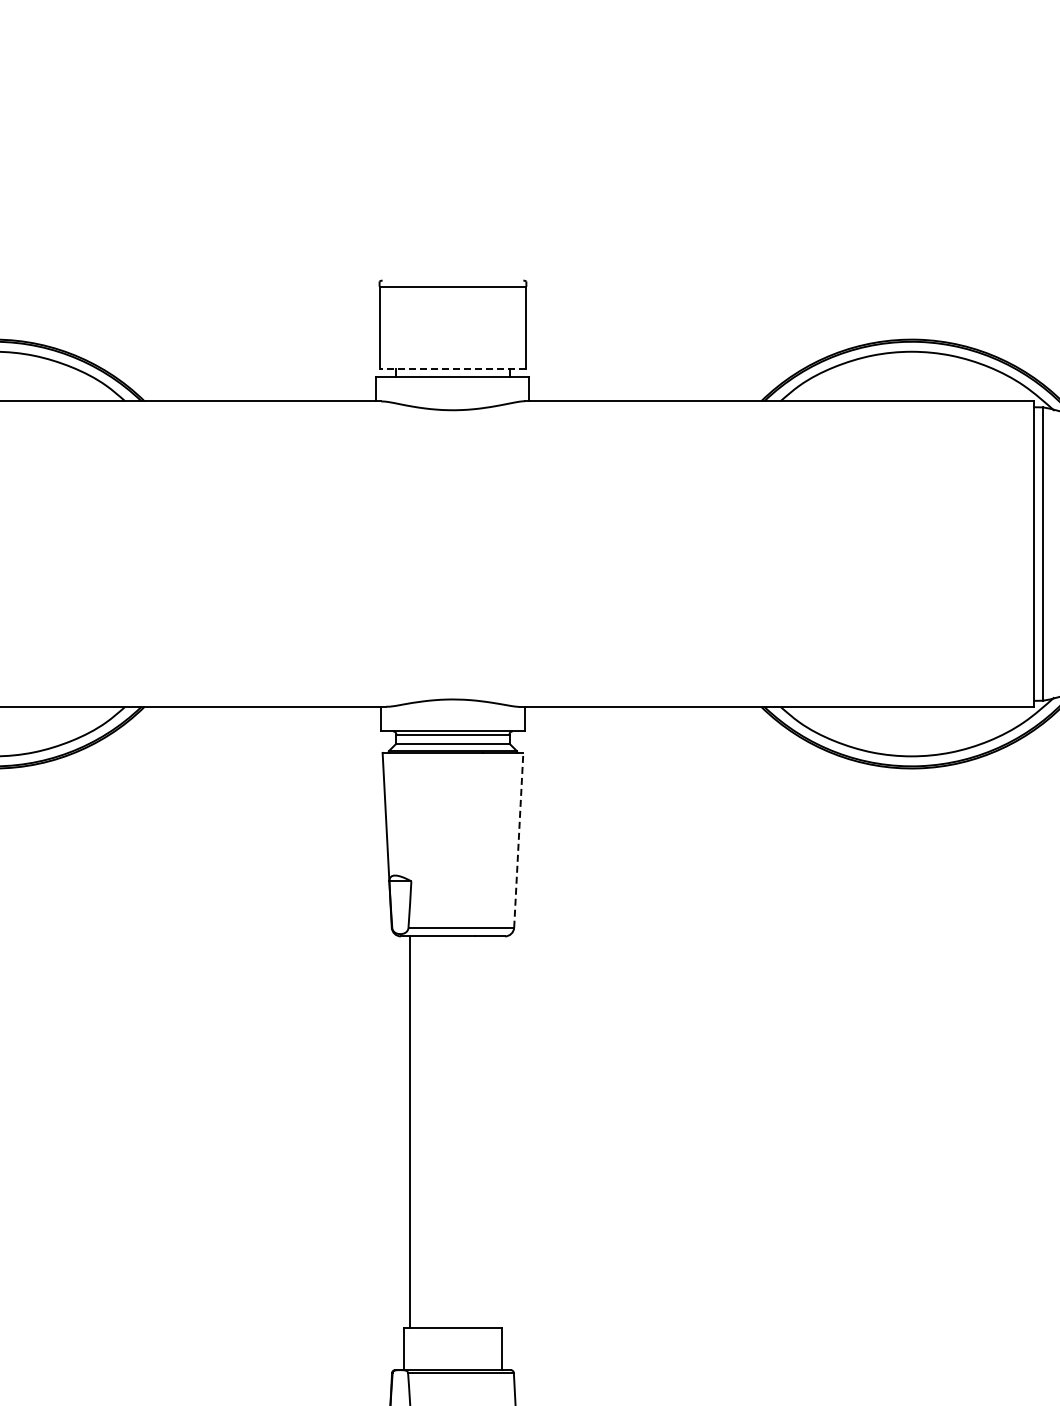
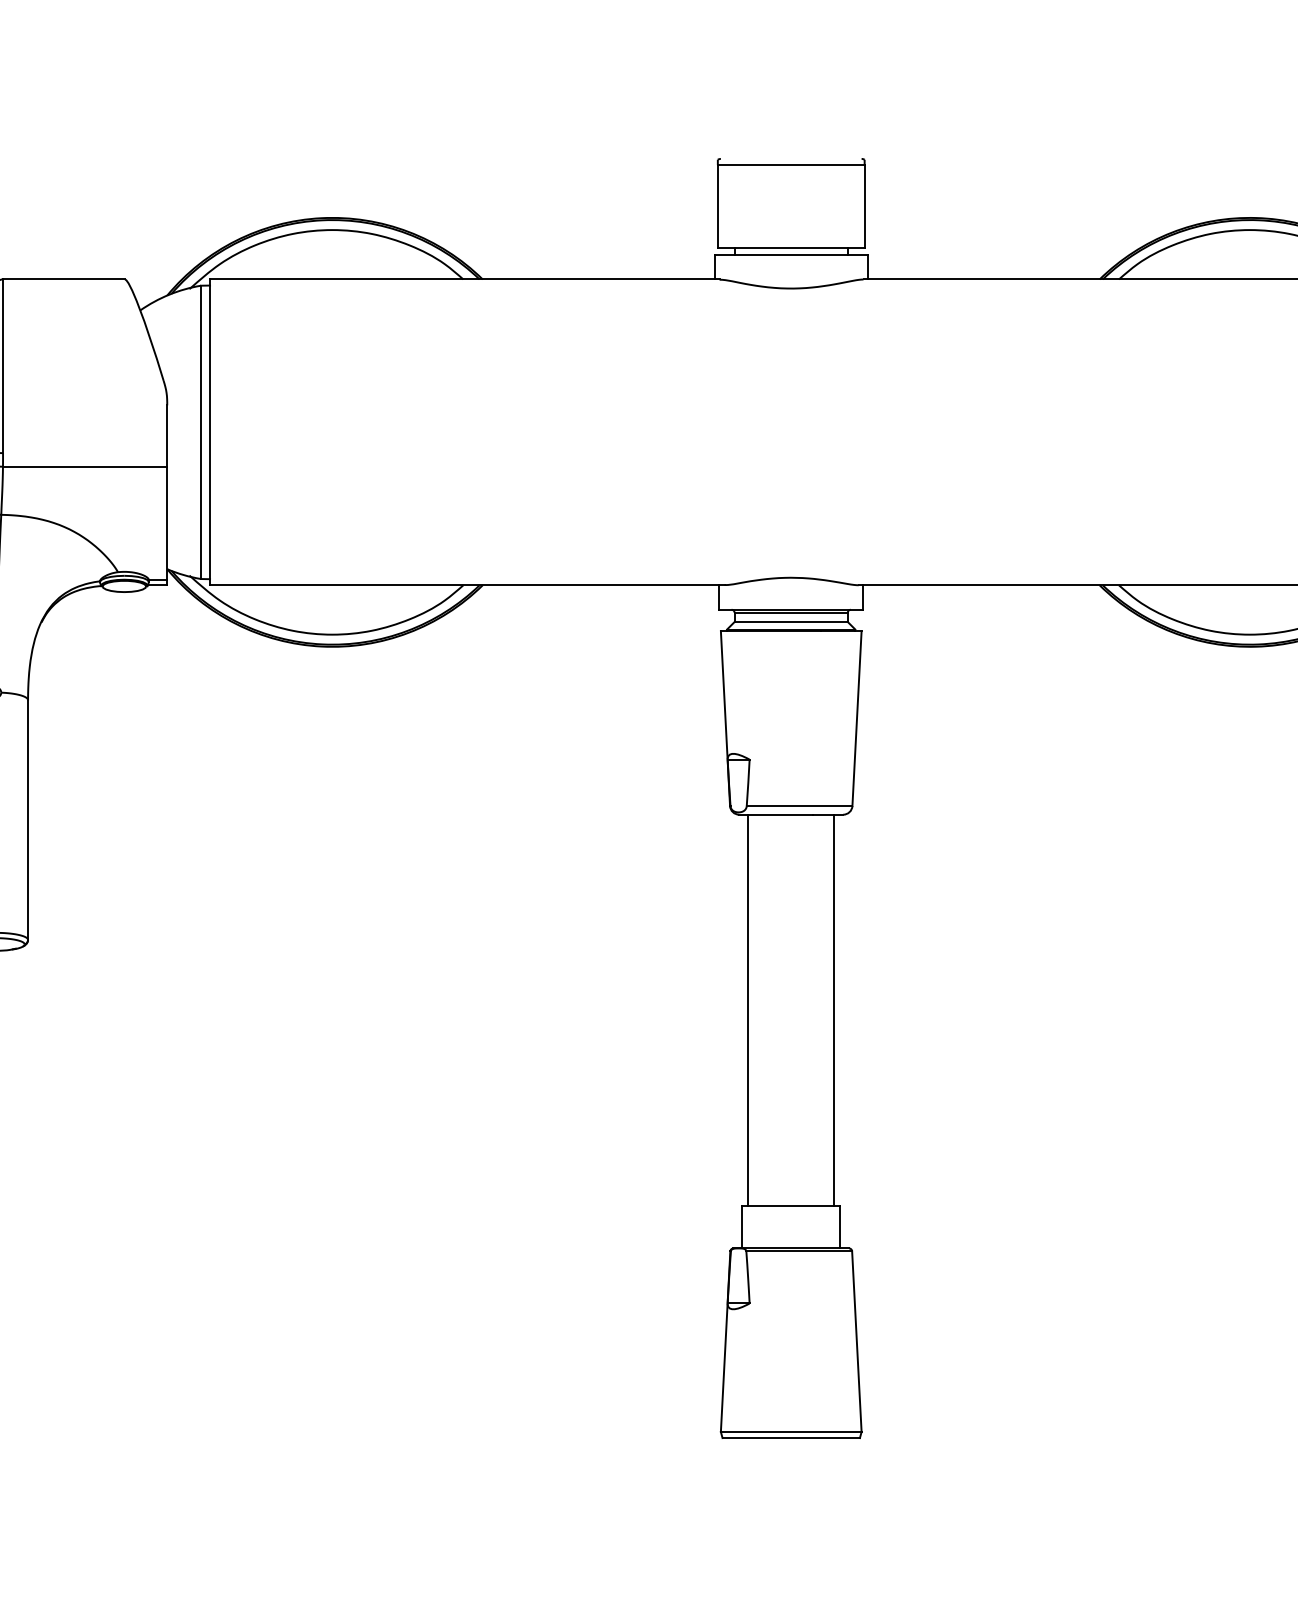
line: (452, 369) -> (790, 247), dashed -> solid
line: (519, 840) -> (857, 718), dashed -> solid
line: (496, 1132) -> (834, 1010), added

